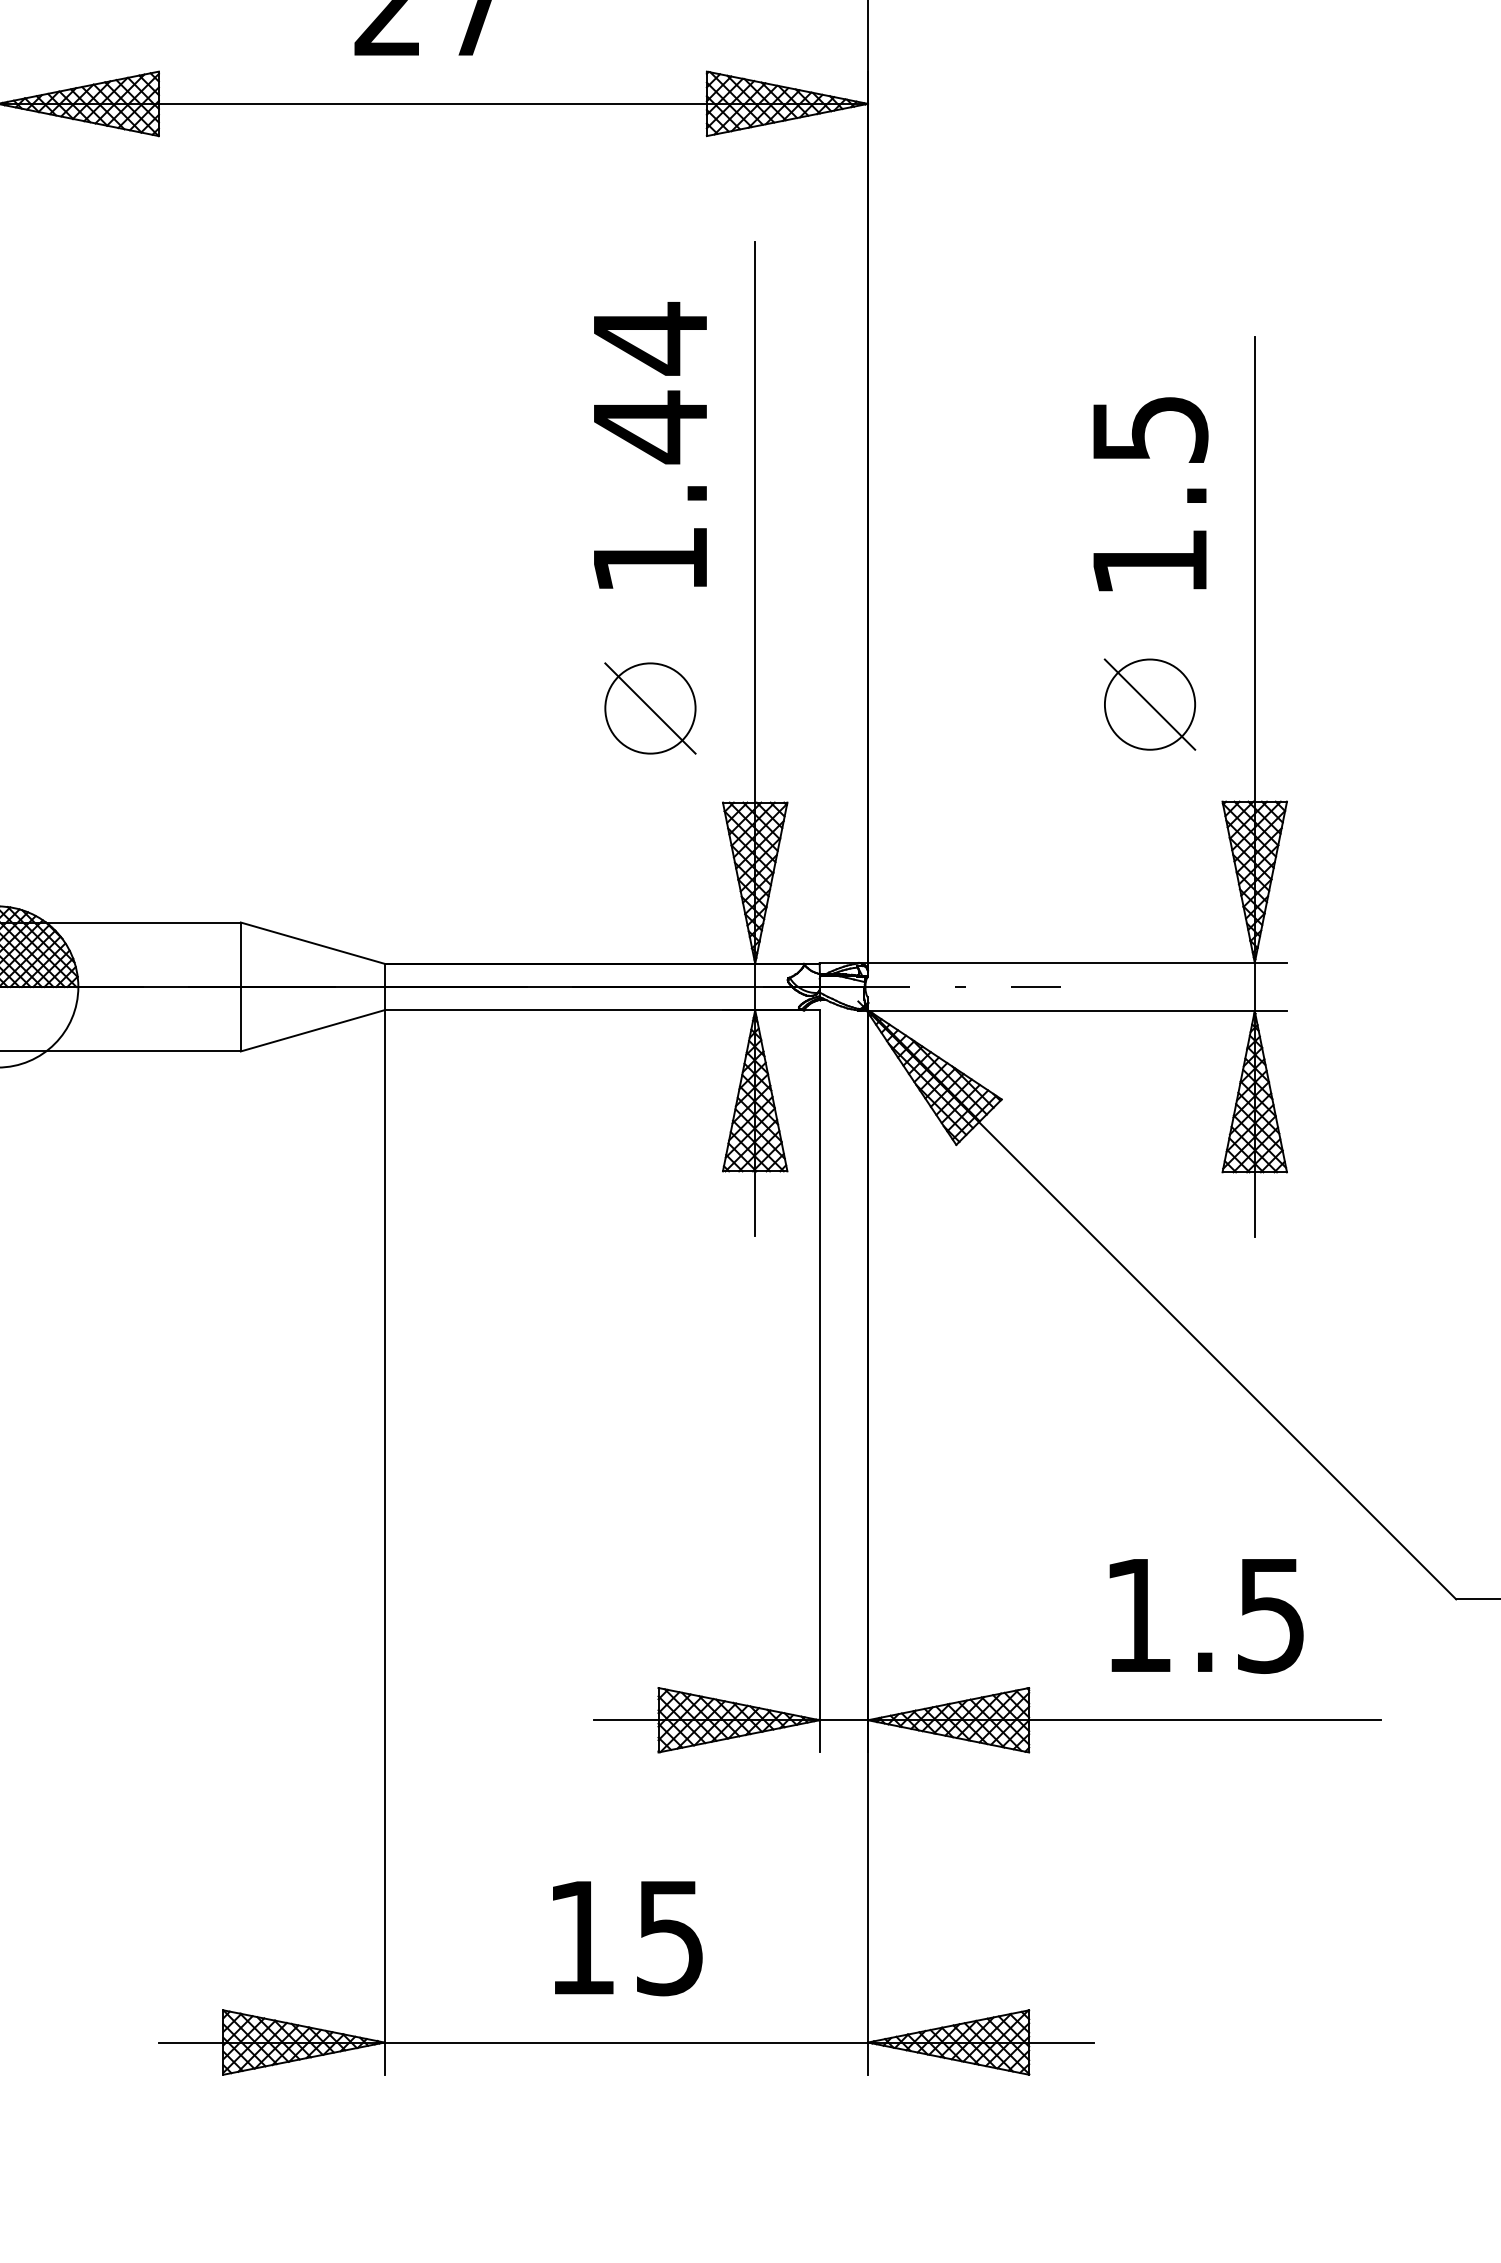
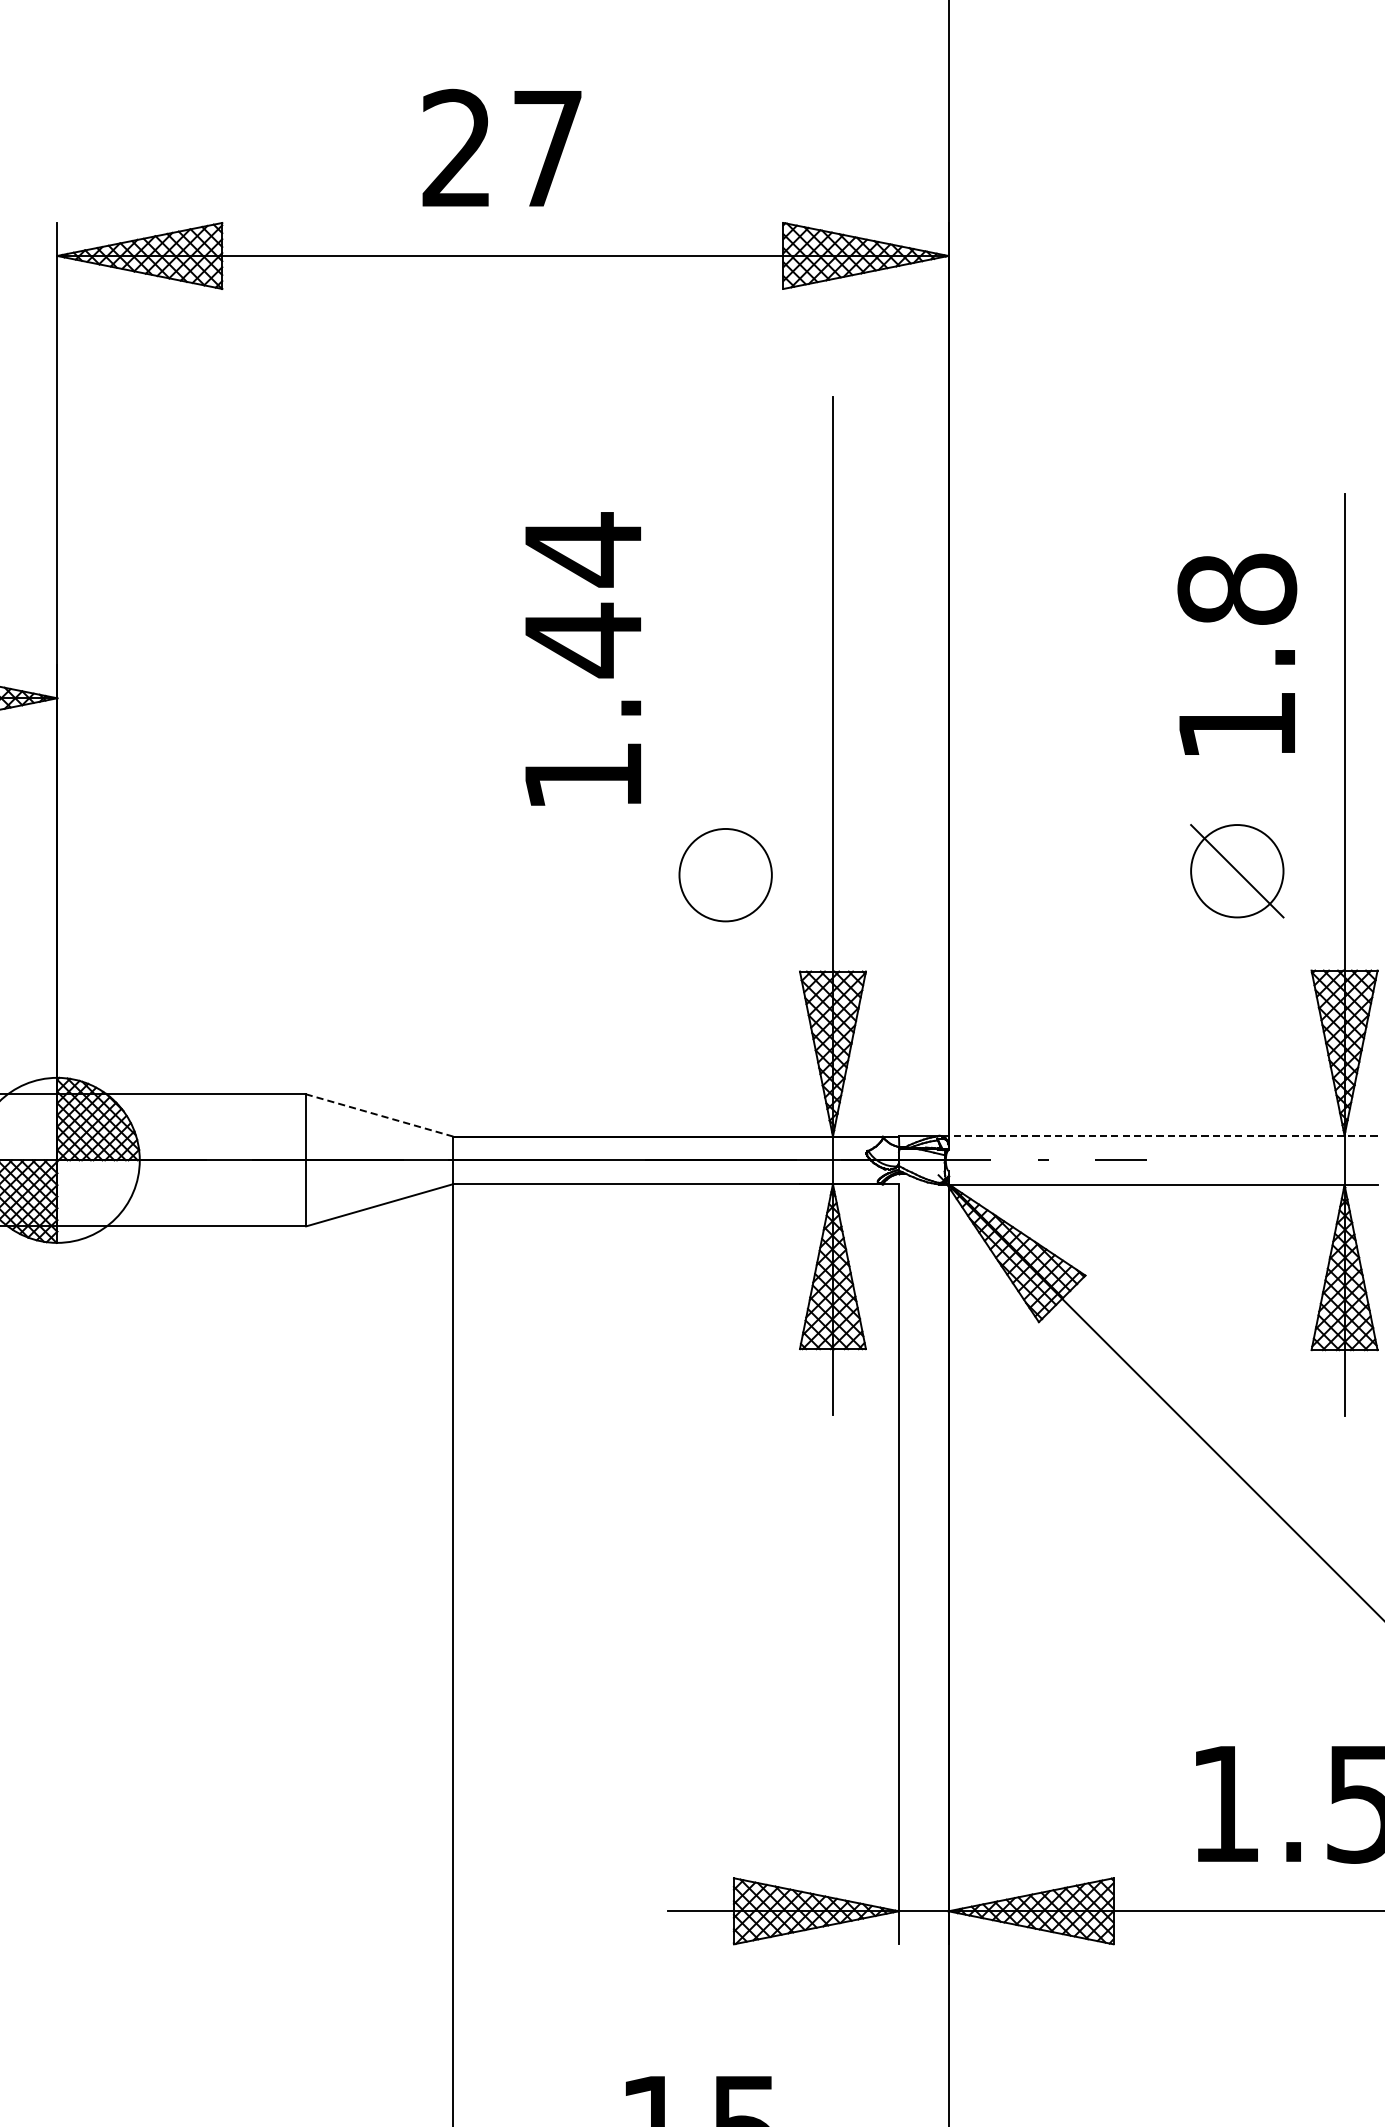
text: (1149, 429) -> (1236, 589), 1.5 -> 1.8
text: (650, 445) -> (583, 659), moved
line: (650, 708) -> (725, 875), removed
line: (312, 943) -> (379, 1115), solid -> dashed
line: (1072, 962) -> (1157, 1135), solid -> dashed

